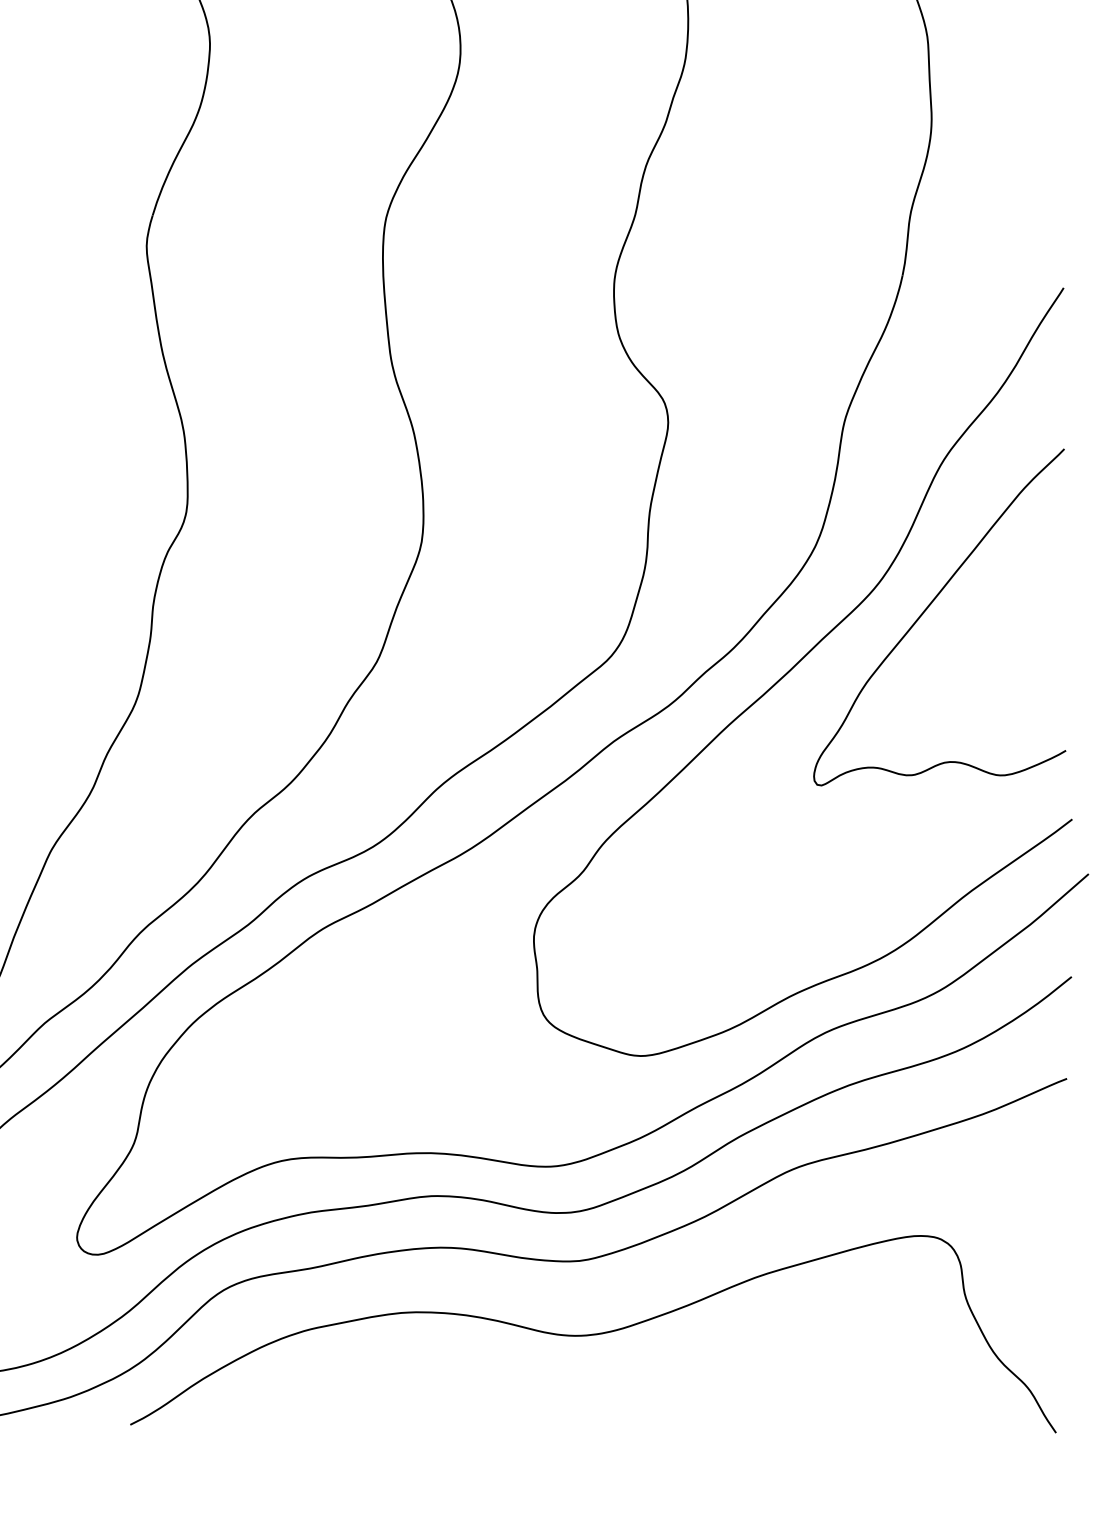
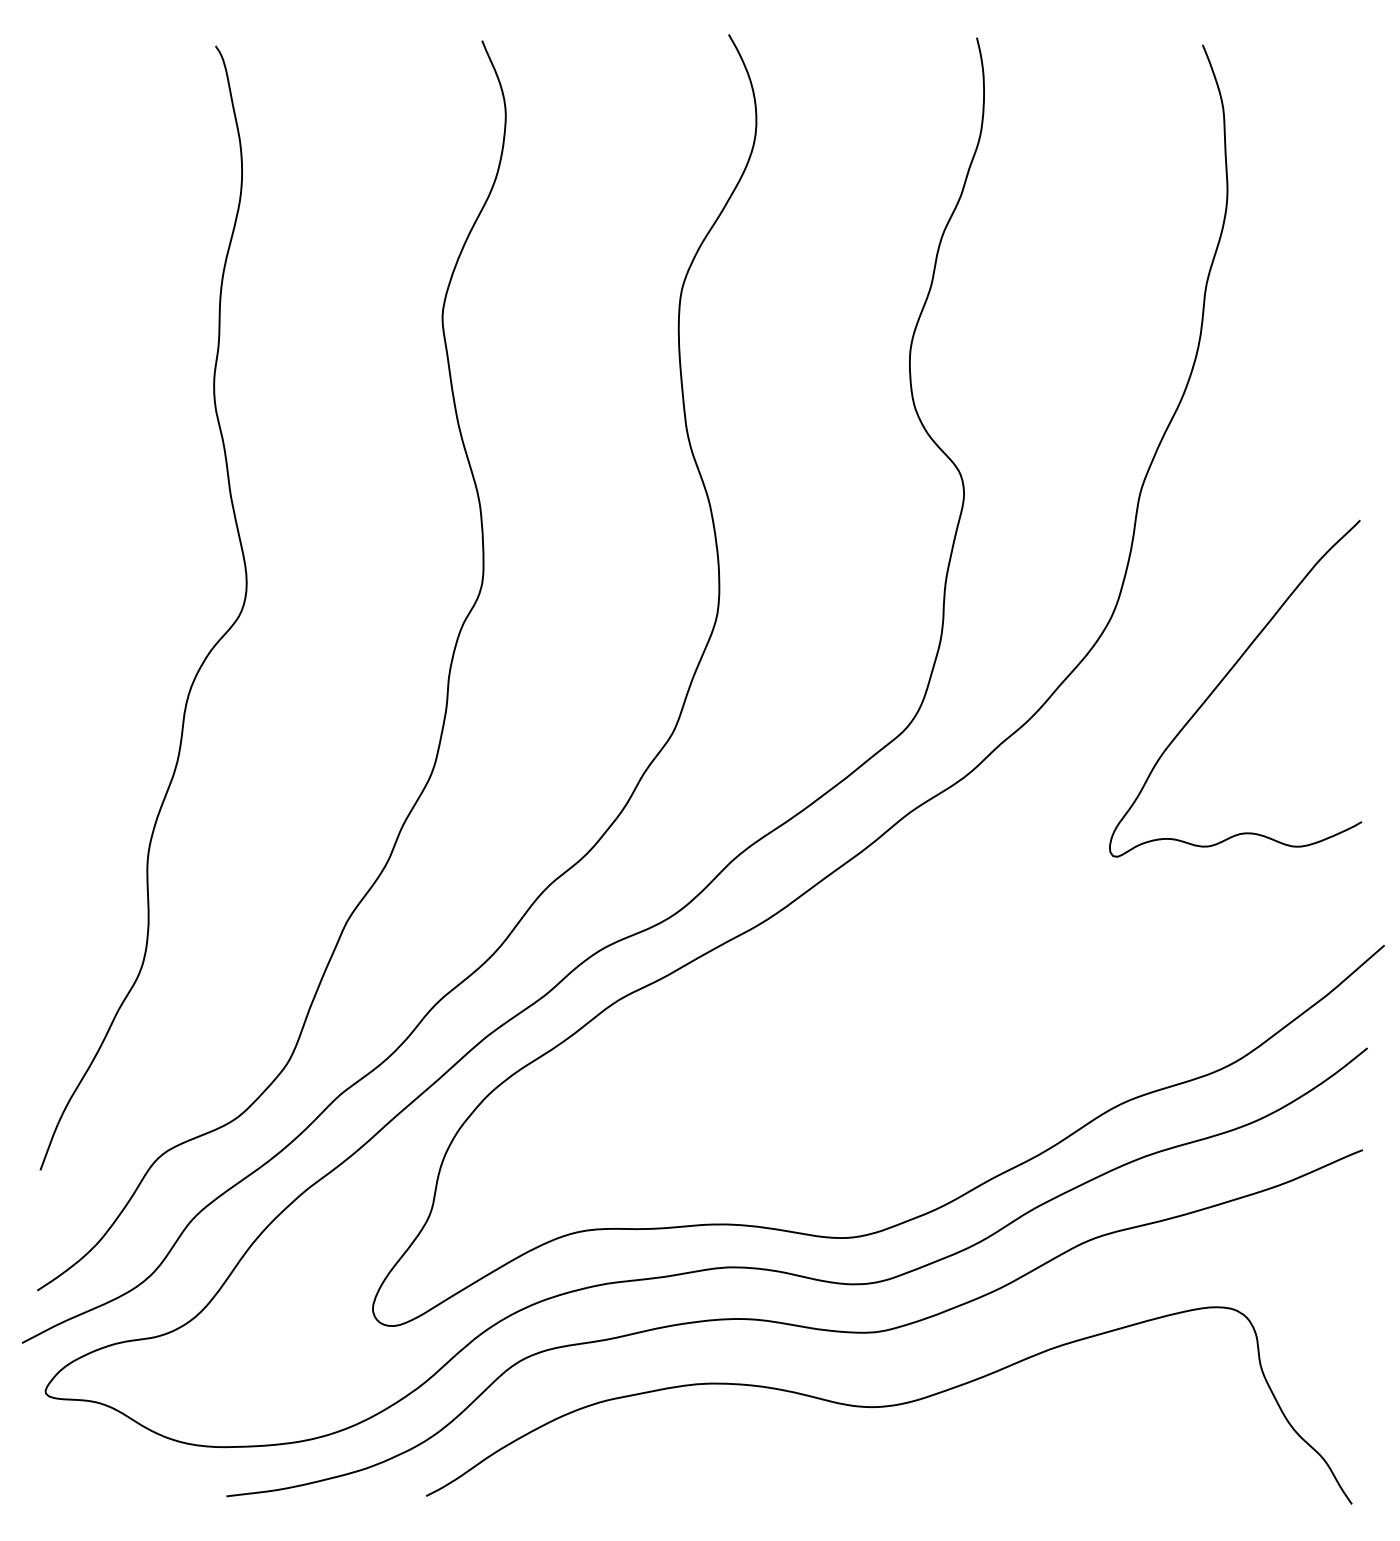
curve: (796, 665) -> (1092, 736), removed

